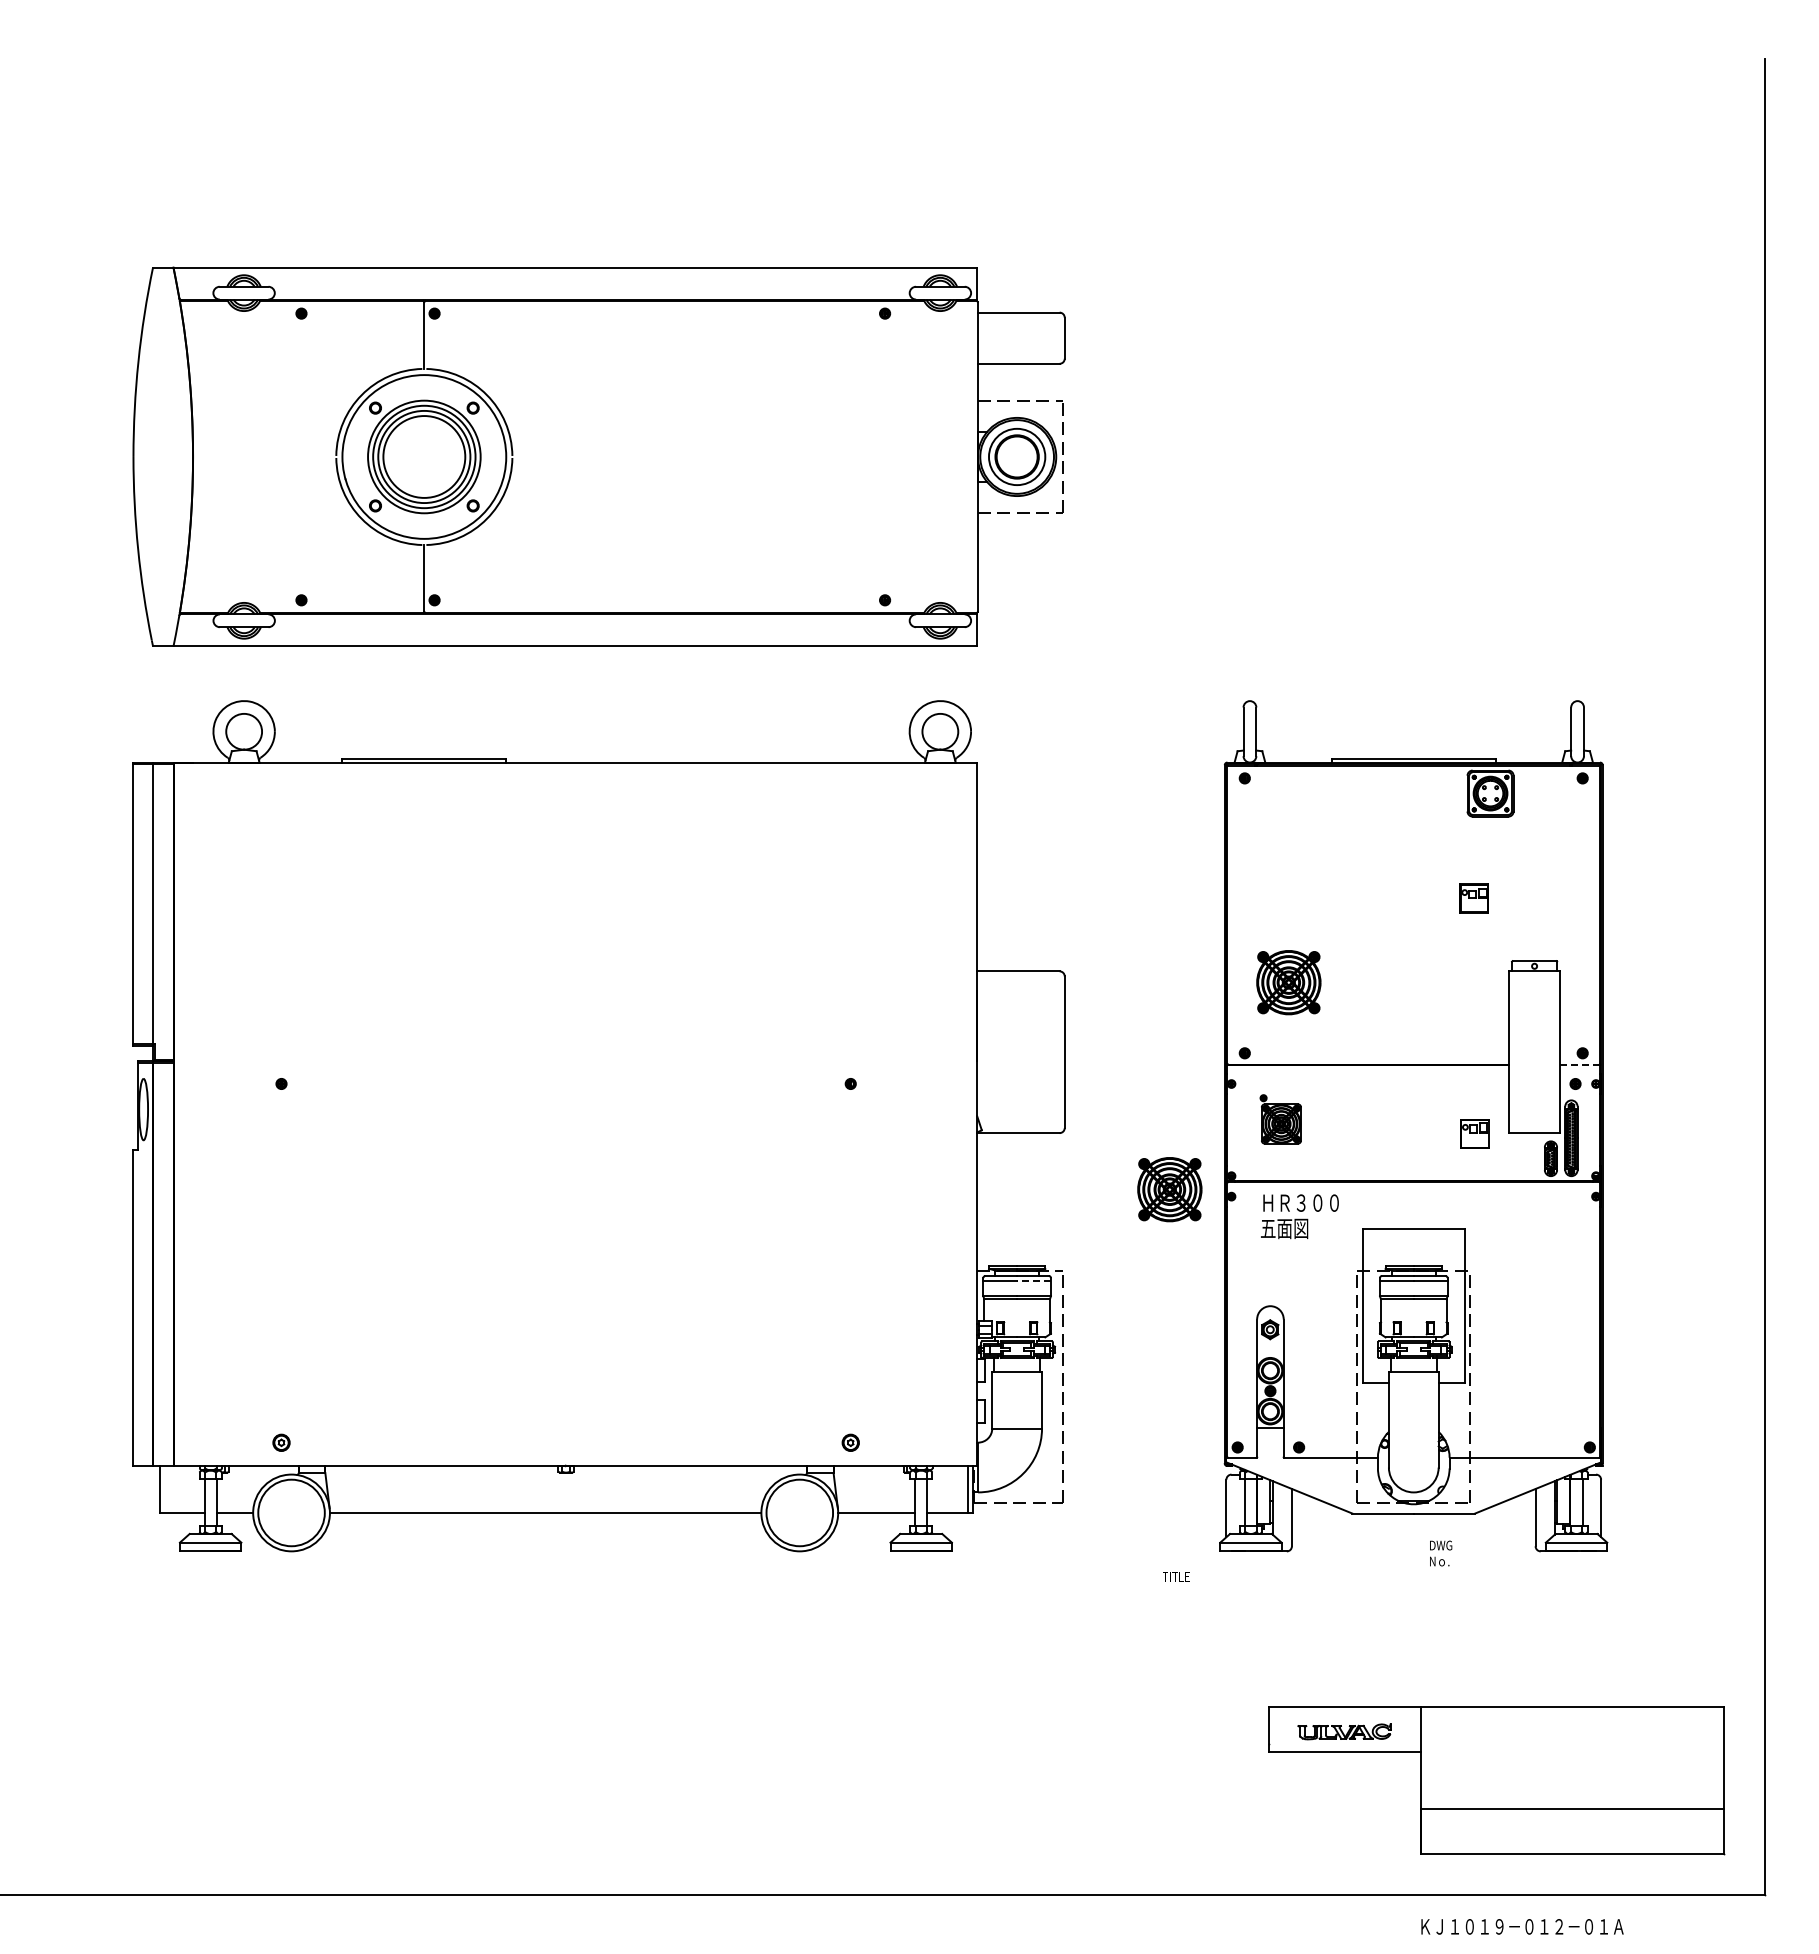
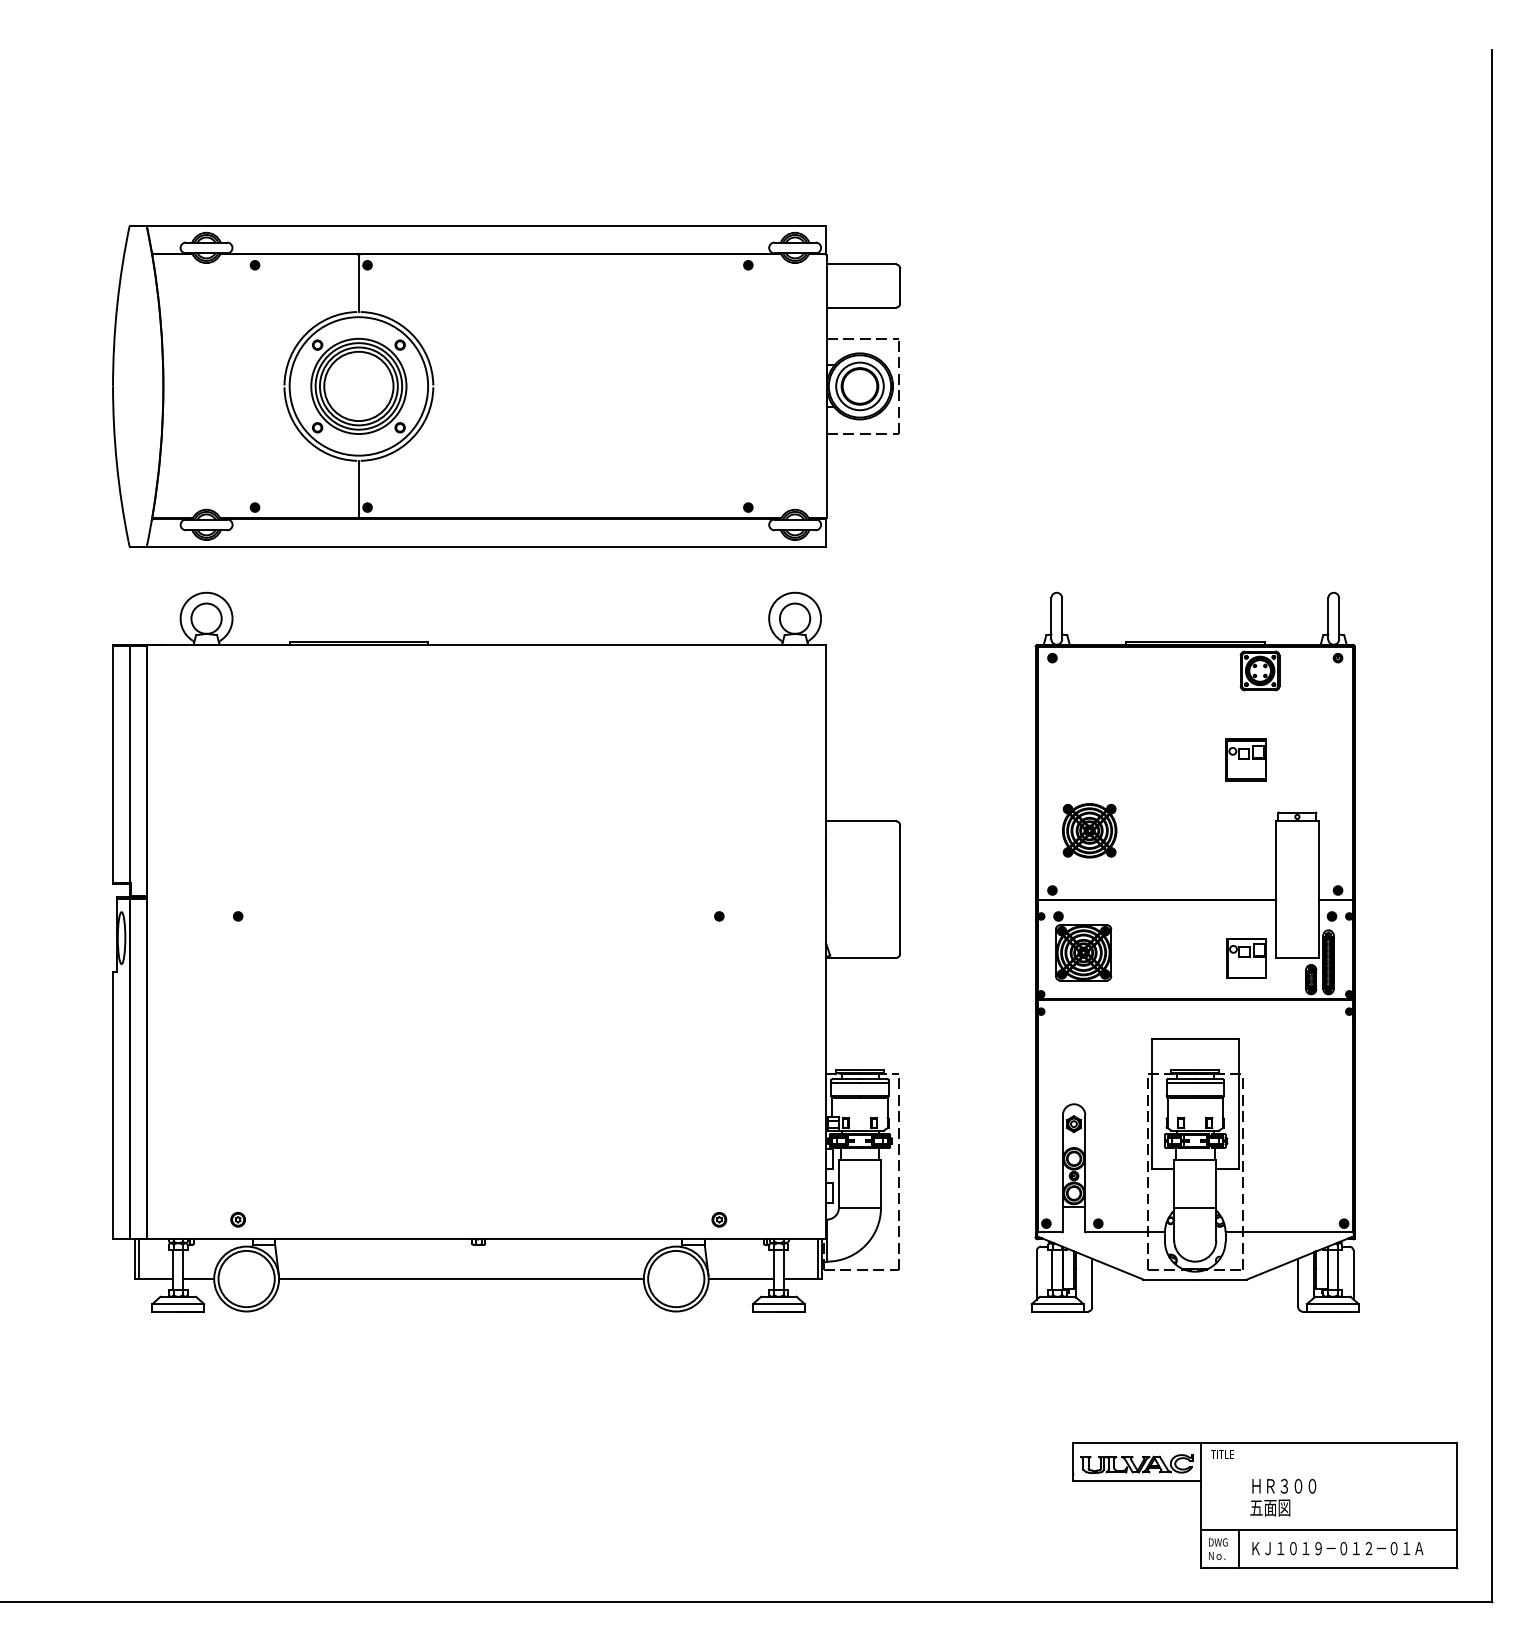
part: (1474, 898) -> (1246, 759), size x1.67
line: (1579, 1064) -> (1335, 899), dashed -> solid
part: (1280, 1119) -> (1082, 946), size x1.67
part: (1474, 1133) -> (1246, 958), size x1.67
part: (1169, 1189) -> (988, 1005), removed
text: (1299, 1216) -> (1282, 1497), moved
line: (1034, 1281) -> (874, 1083), dashed -> solid
line: (1413, 1428) -> (1195, 1207), added
line: (164, 1489) -> (139, 1259), added
text: (1441, 1553) -> (1218, 1549), moved
text: (1176, 1576) -> (1222, 1454), moved
part: (1344, 1731) -> (1136, 1463), size x1.43
line: (1465, 1831) -> (1238, 1548), added
text: (1522, 1926) -> (1337, 1548), moved

